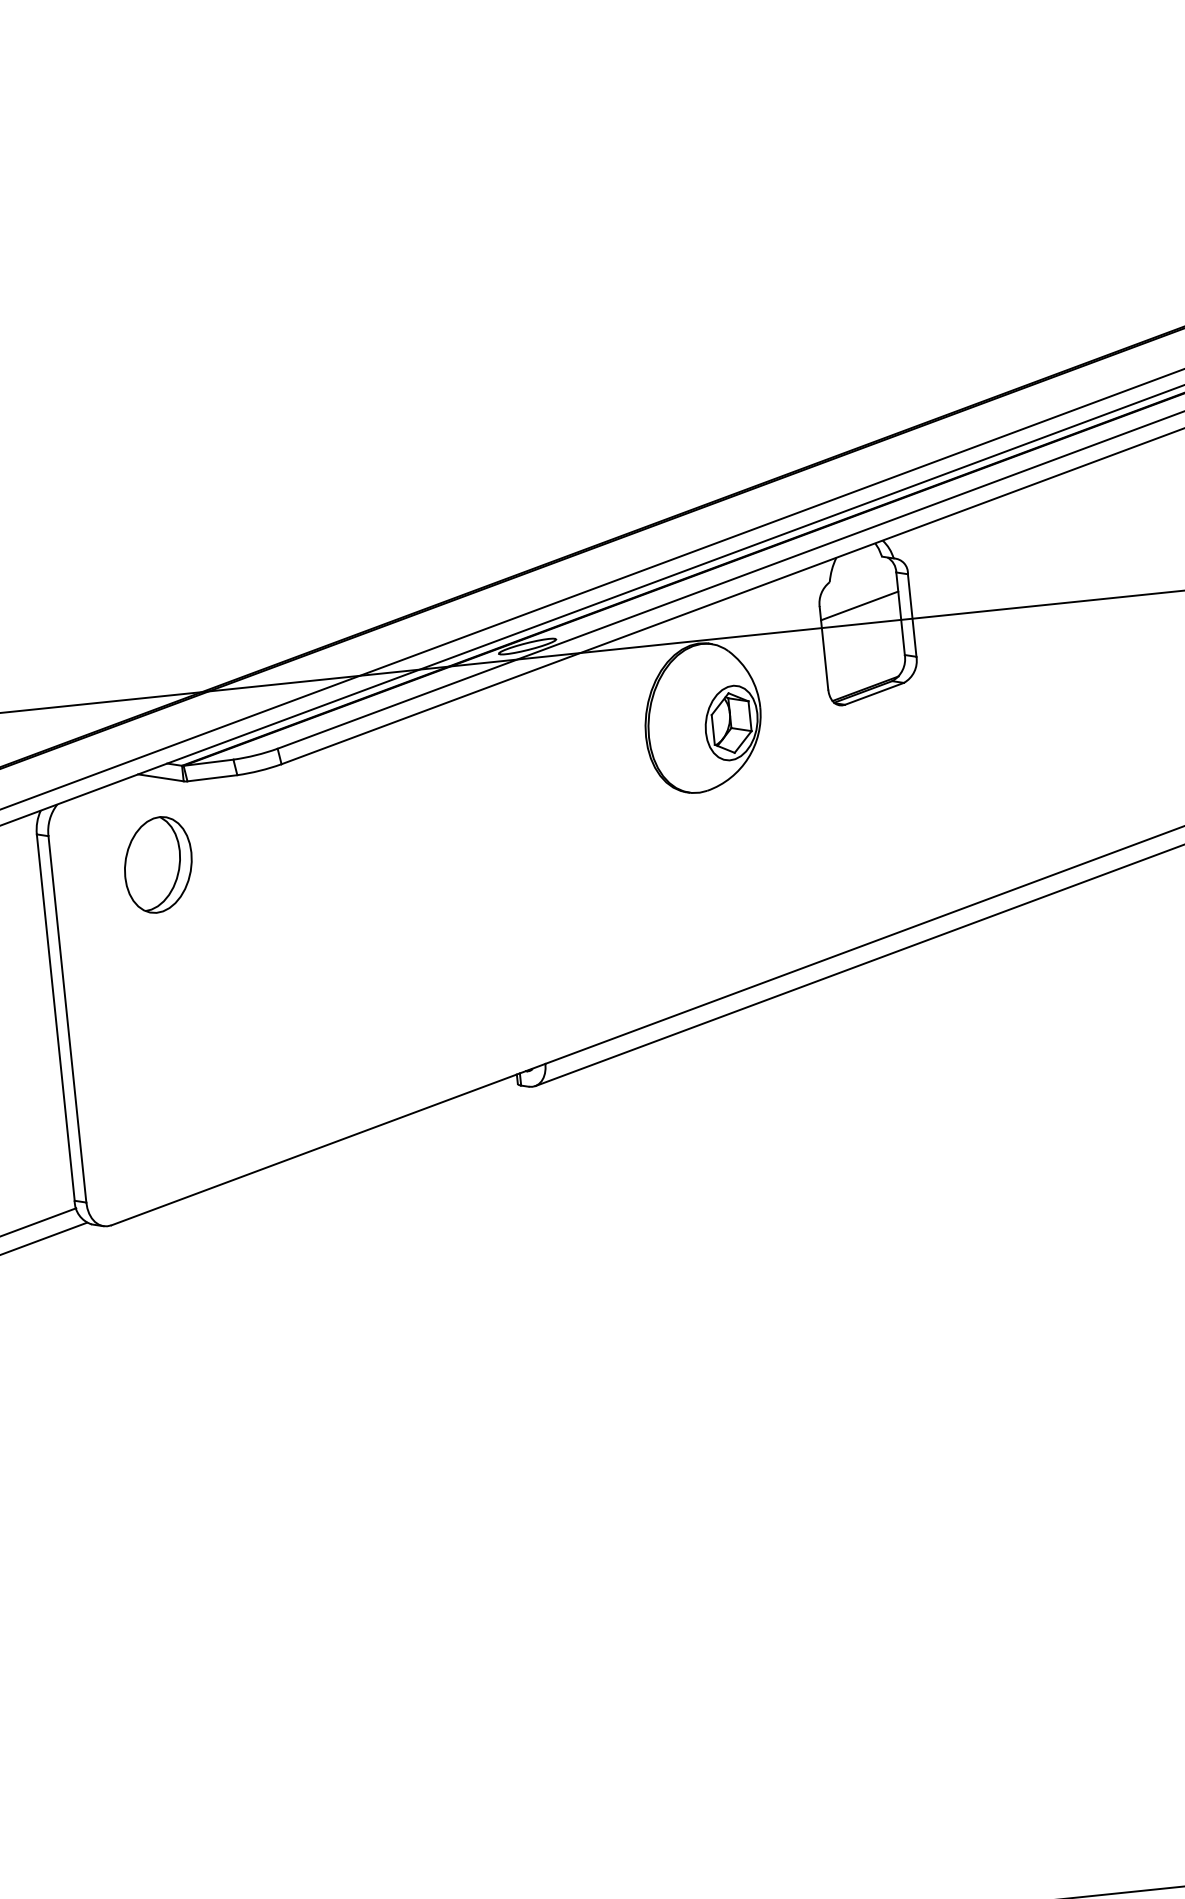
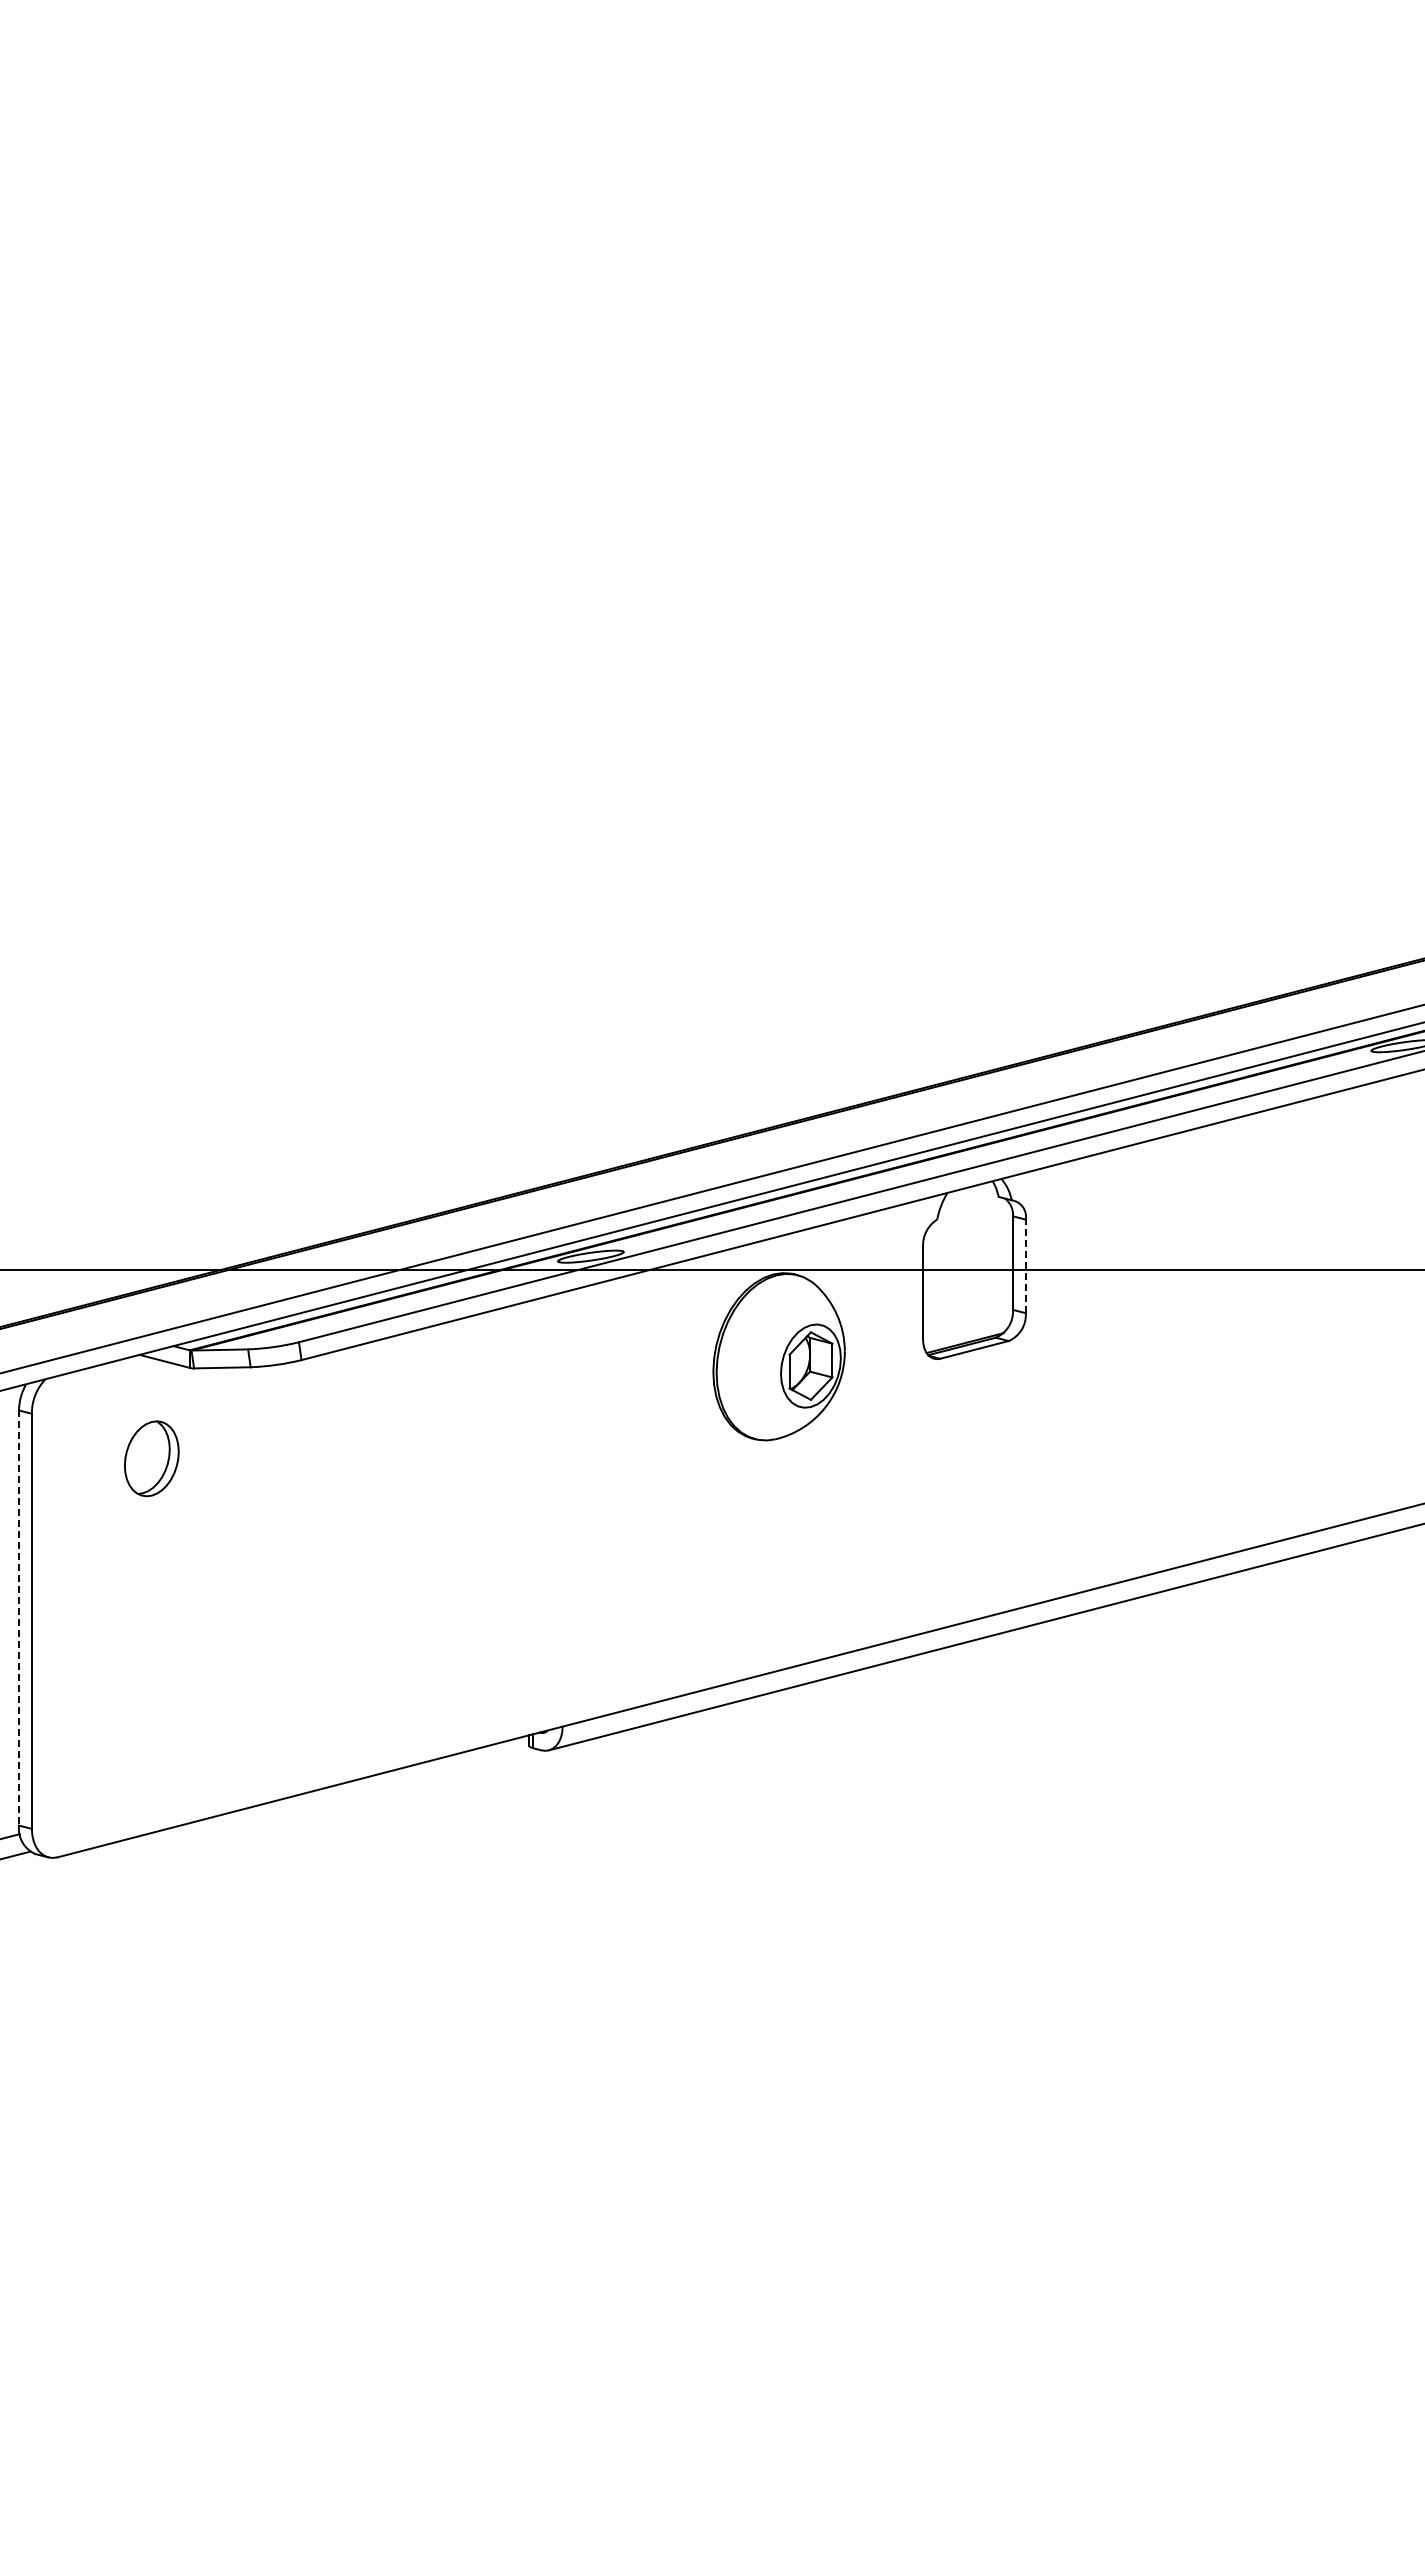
line: (859, 605) -> (967, 1249), removed
line: (911, 615) -> (1025, 1266), solid -> dashed
part: (158, 864) -> (151, 1458), size x0.7
line: (56, 1017) -> (19, 1618), solid -> dashed

